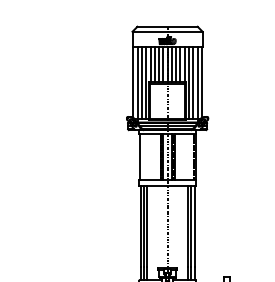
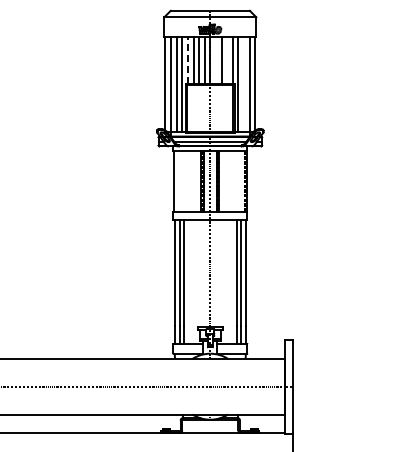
line: (150, 63) -> (187, 59), solid -> dashed
line: (171, 63) -> (215, 59), removed
line: (180, 63) -> (227, 59), removed
line: (193, 82) -> (244, 83), removed

